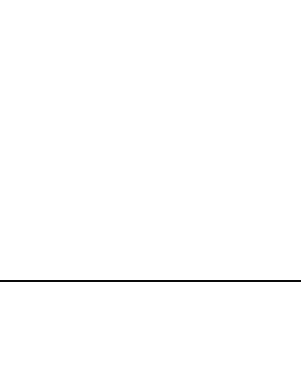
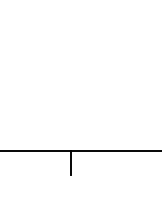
line: (132, 304) -> (71, 163), added

